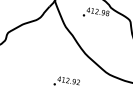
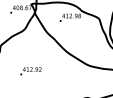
text: (66, 82) -> (30, 71), moved

